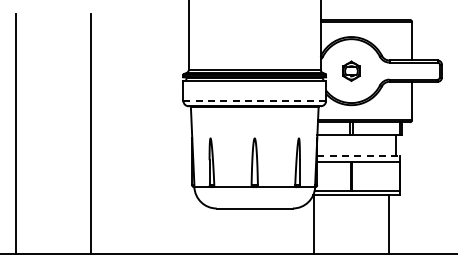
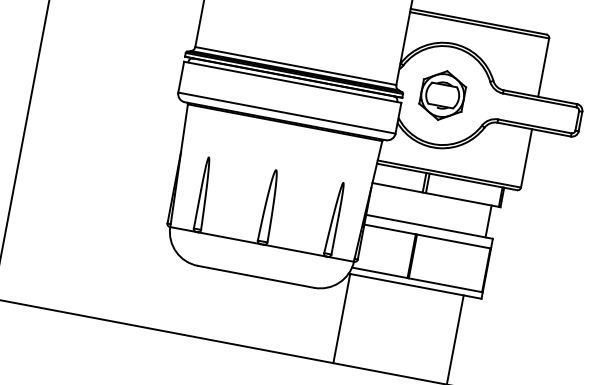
part: (351, 71) -> (442, 96), size x1.67
line: (255, 100) -> (288, 112), dashed -> solid
line: (358, 155) -> (429, 225), dashed -> solid

